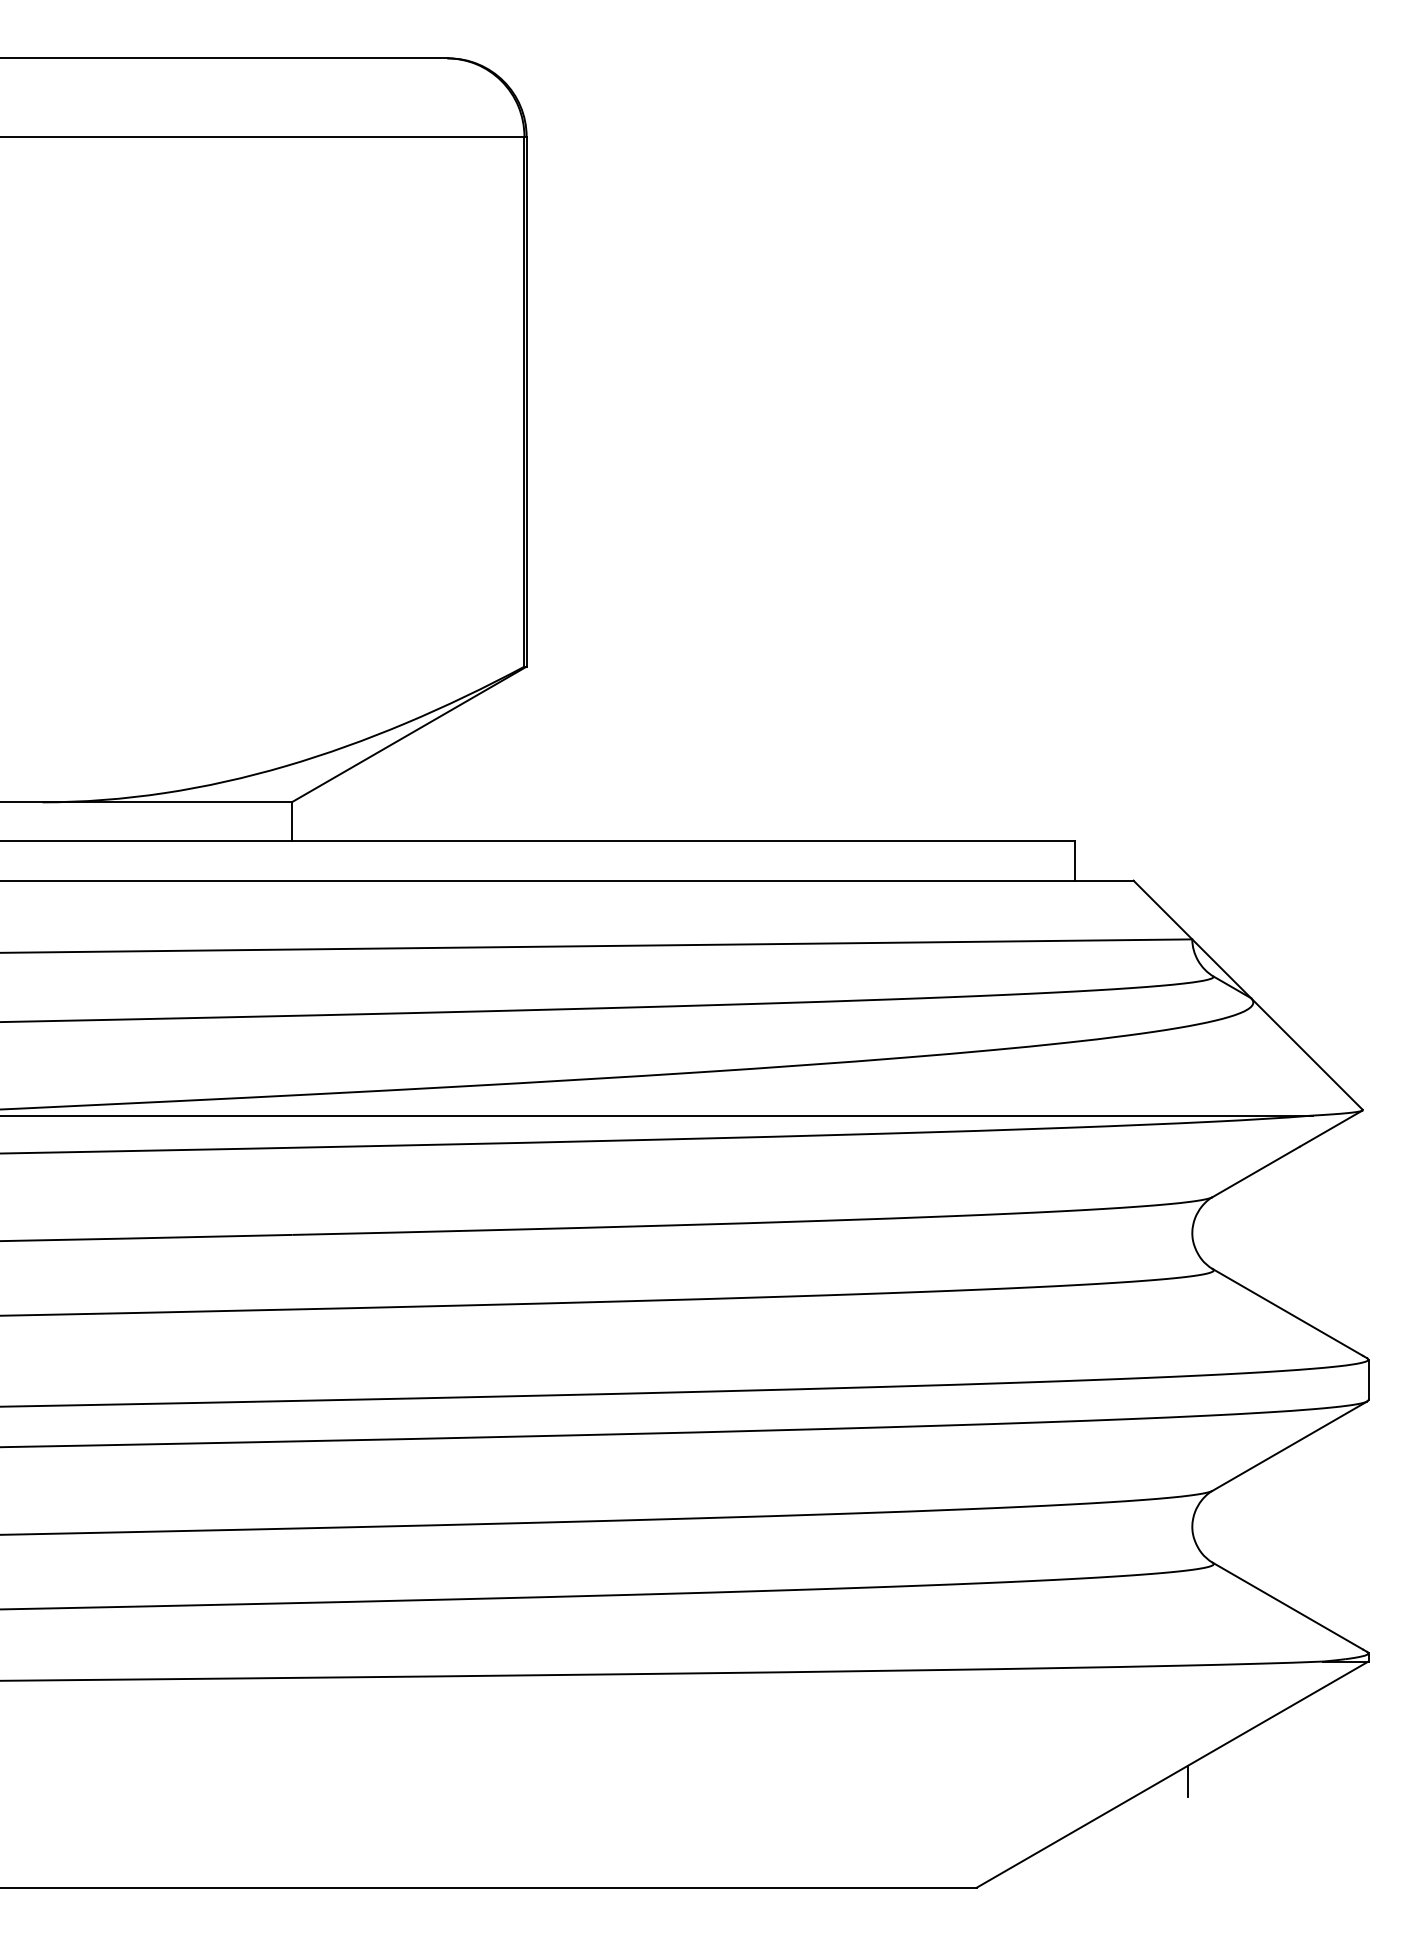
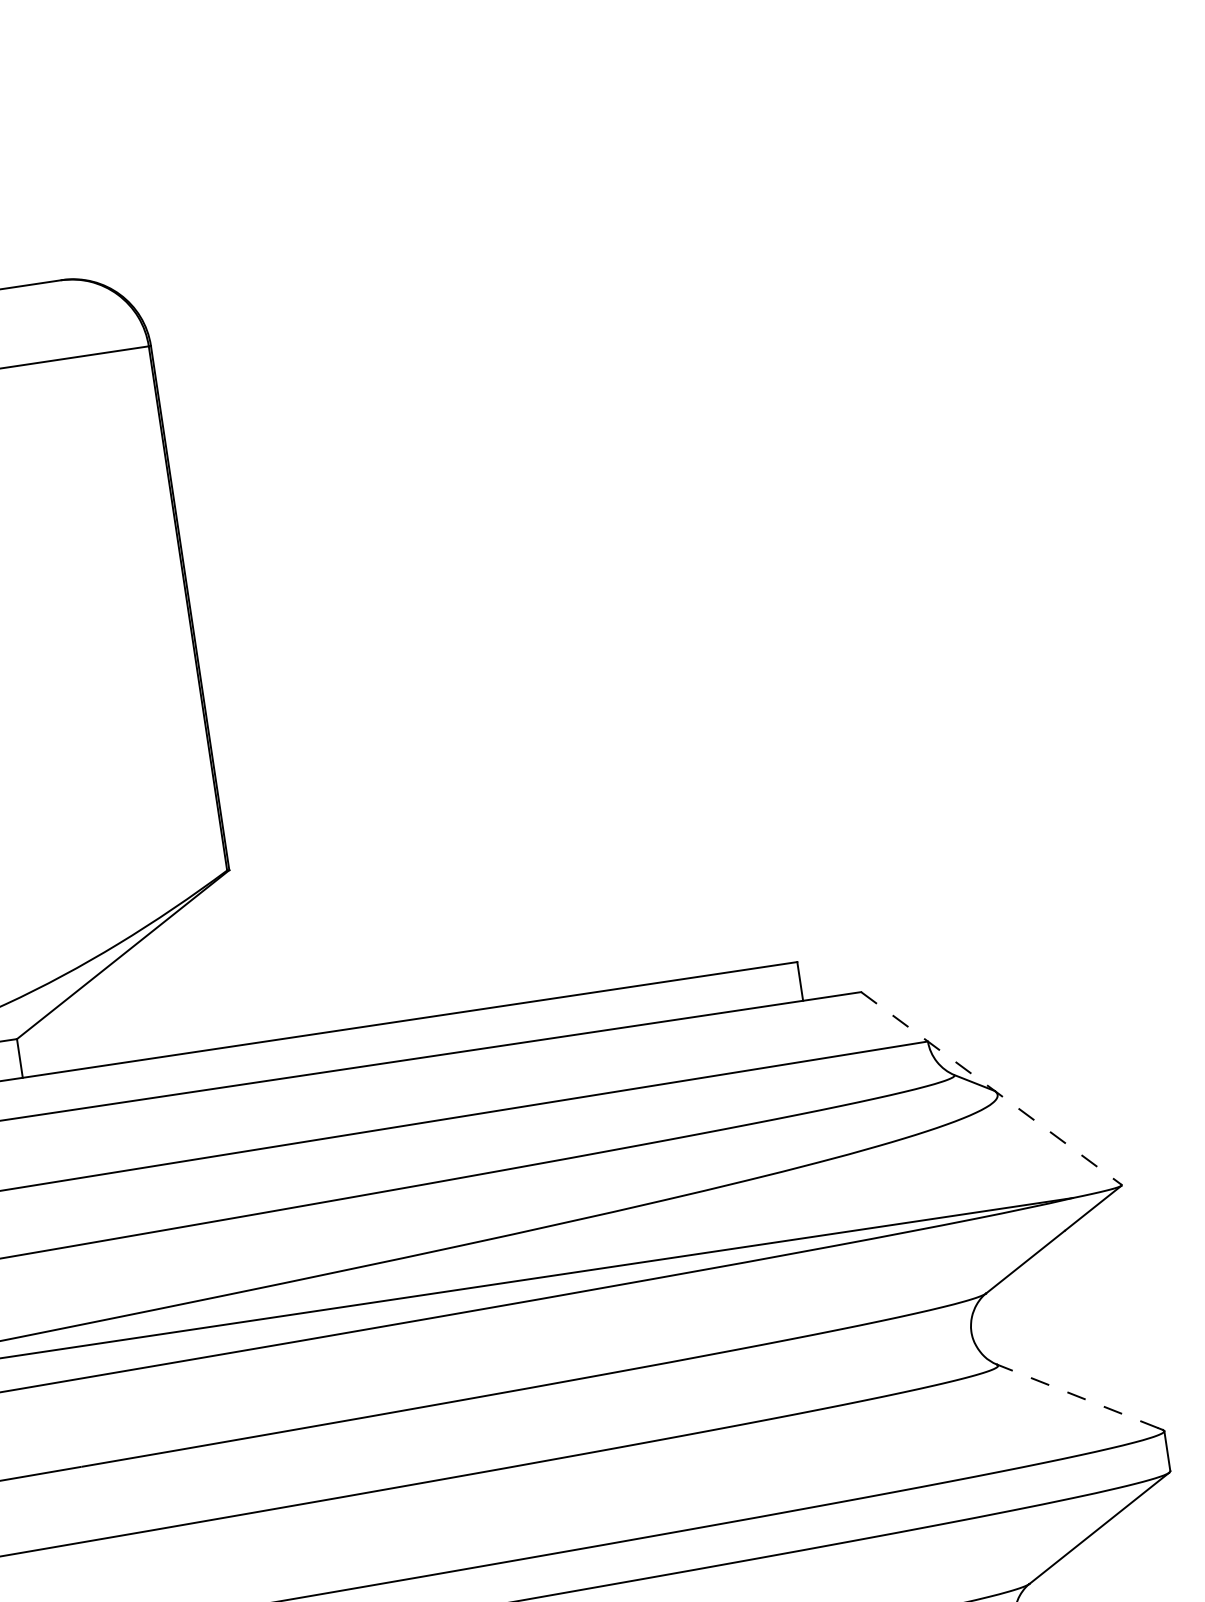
line: (1248, 995) -> (991, 1088), solid -> dashed
line: (1287, 1312) -> (1077, 1396), solid -> dashed

